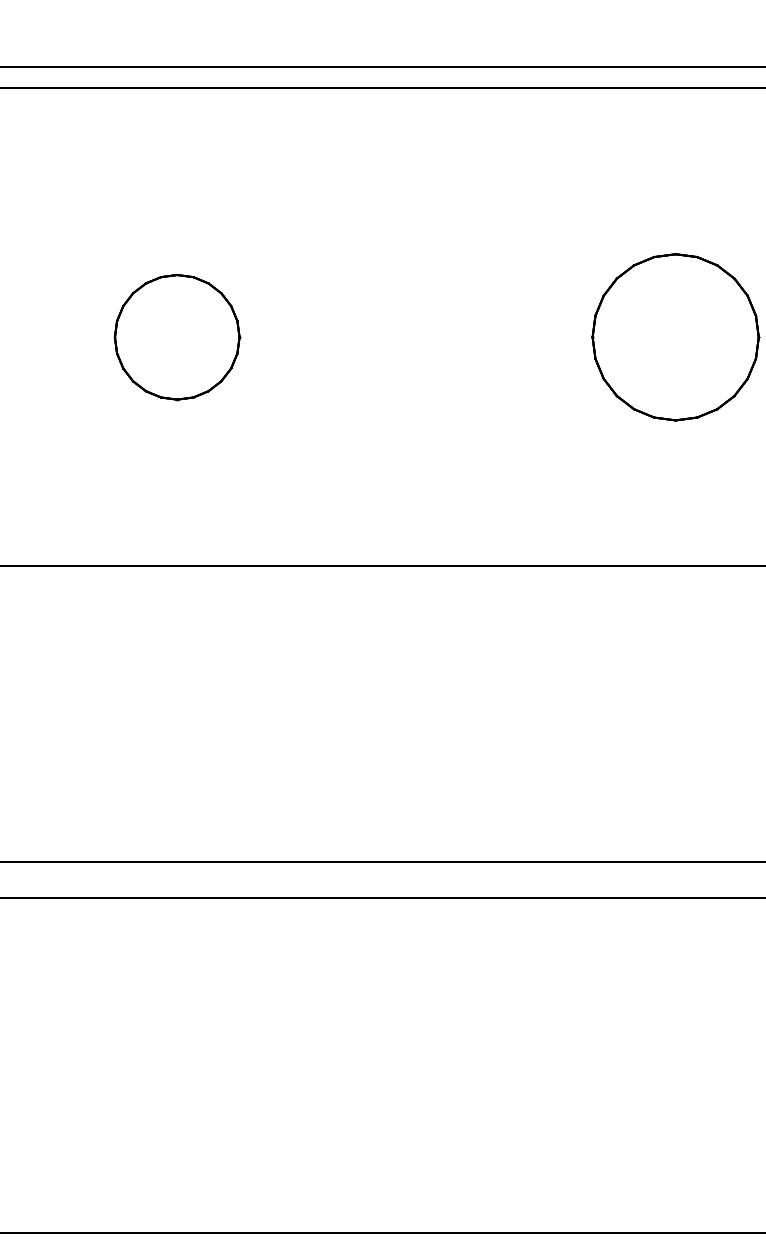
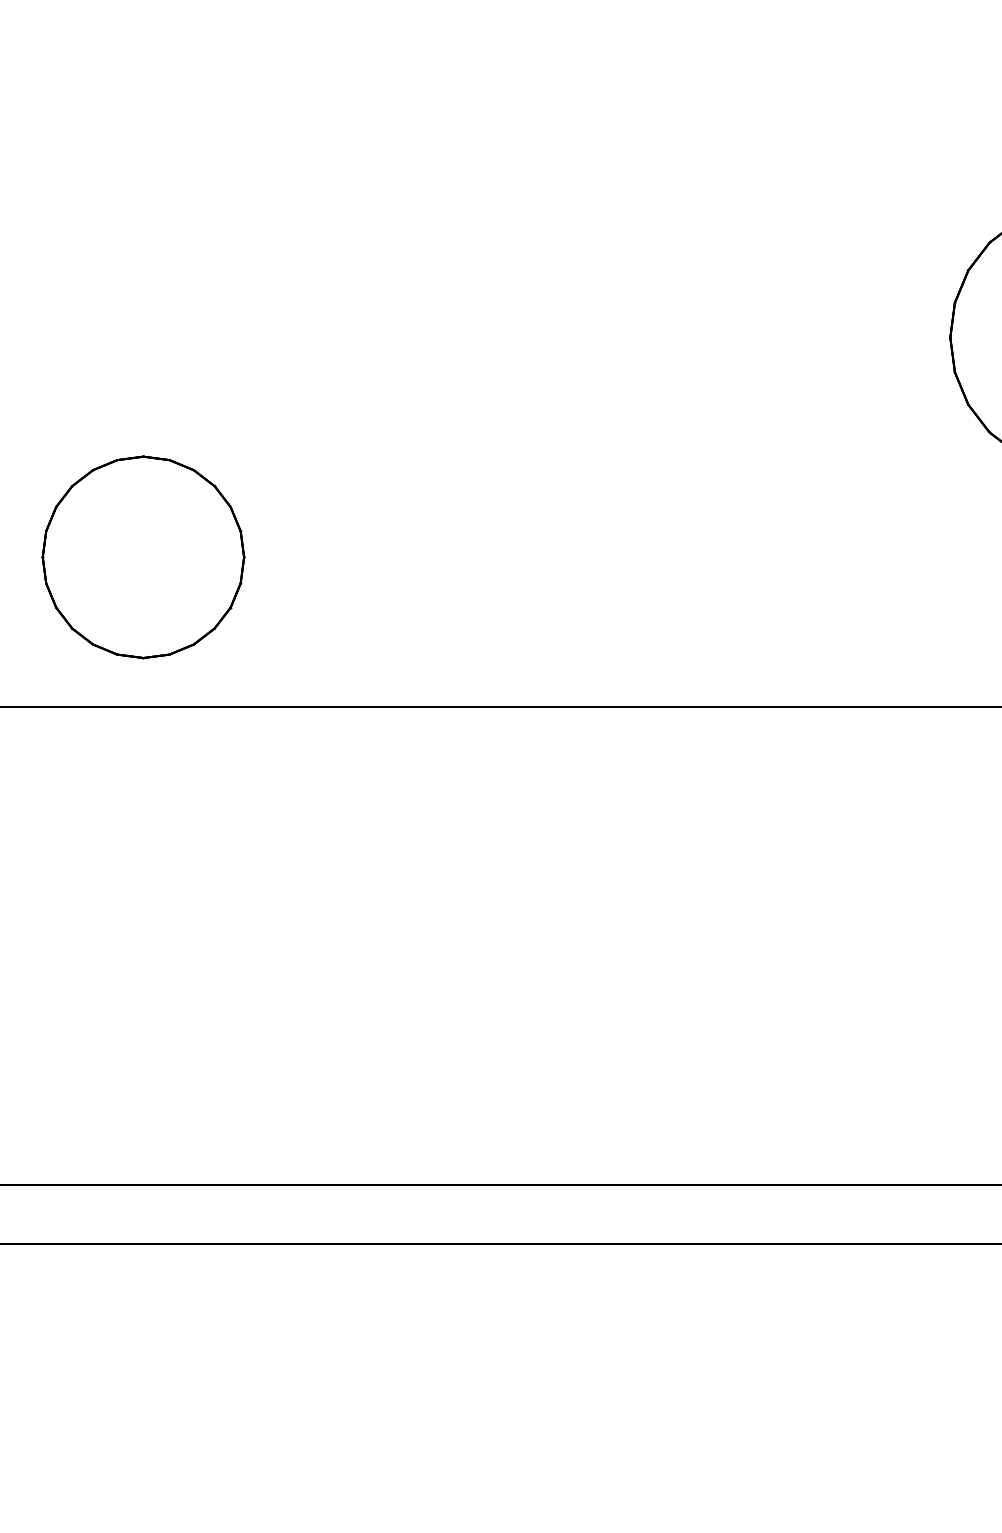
part: (177, 337) -> (143, 557), moved

